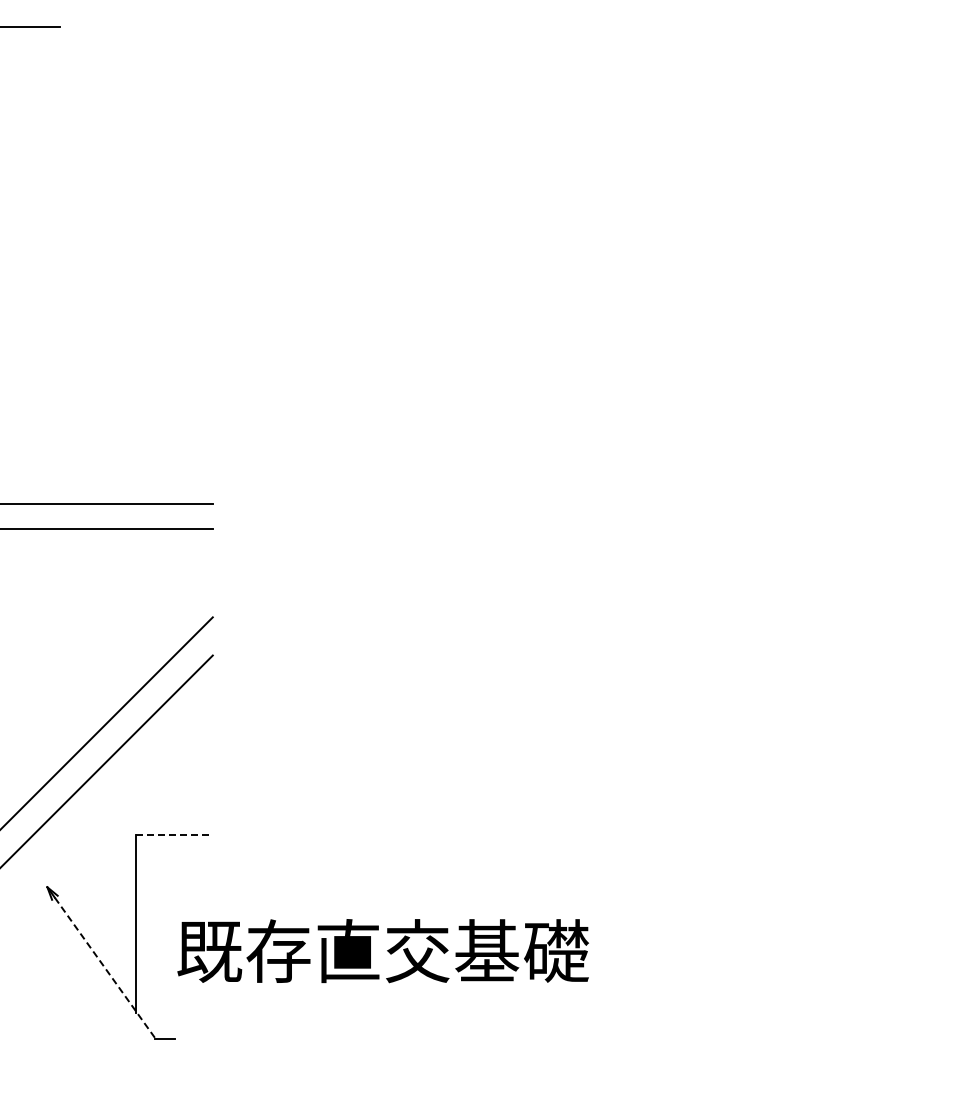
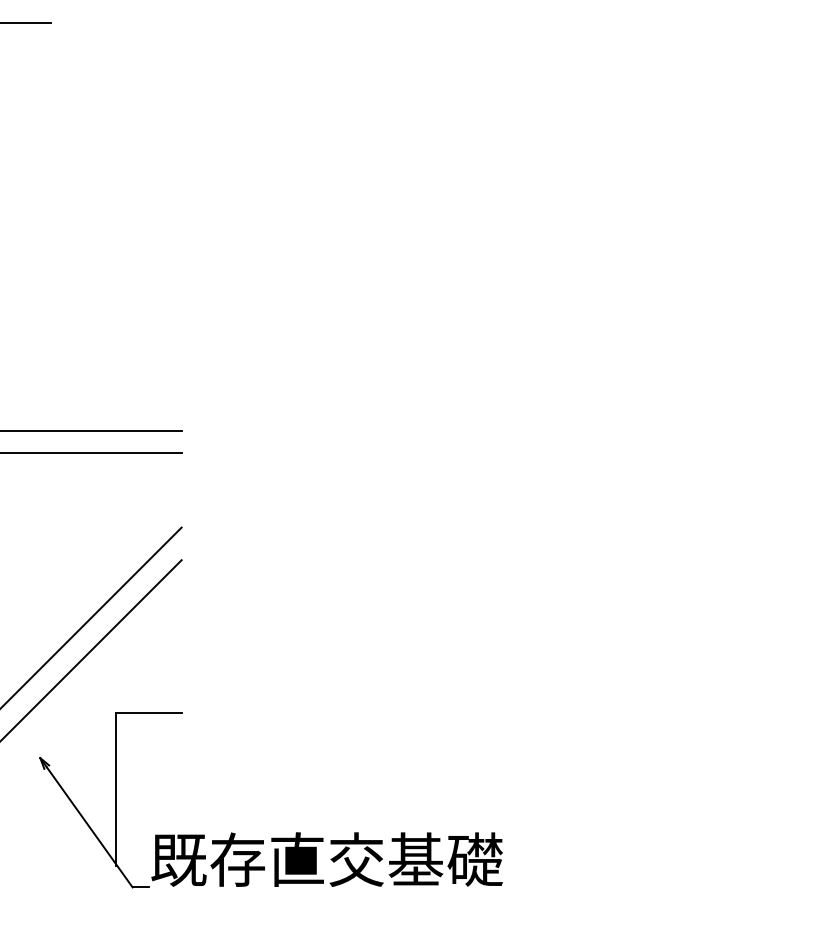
line: (175, 834) -> (149, 713), dashed -> solid
text: (382, 951) -> (326, 860), moved
line: (105, 968) -> (89, 827), dashed -> solid

